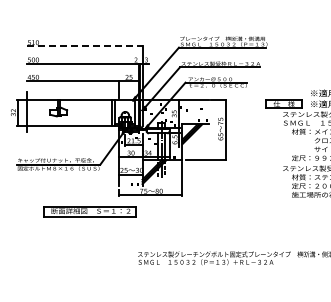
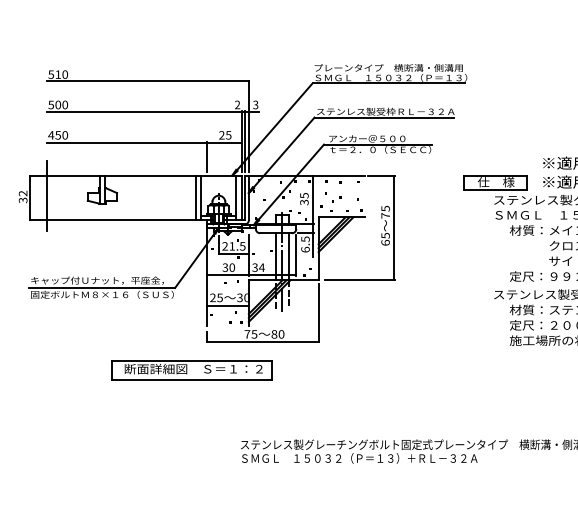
line: (84, 46) -> (147, 81), dashed -> solid
part: (89, 211) -> (191, 369), moved

